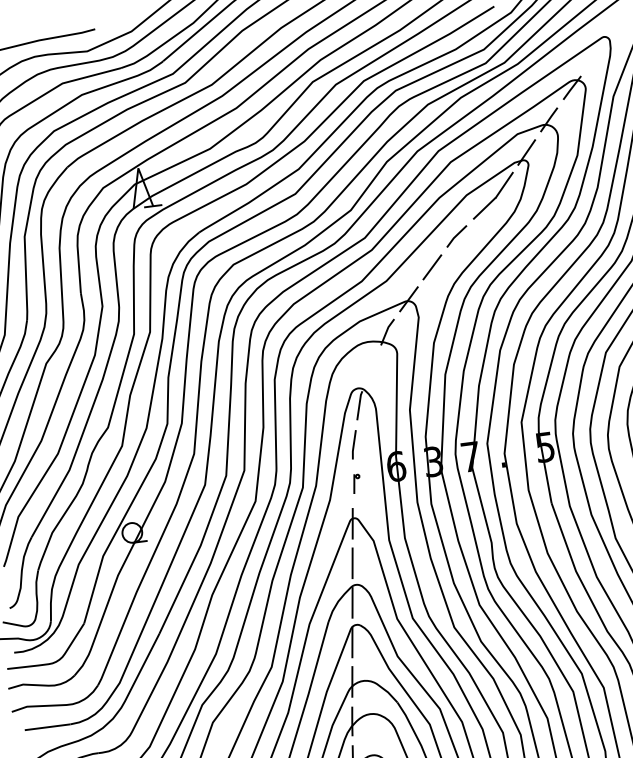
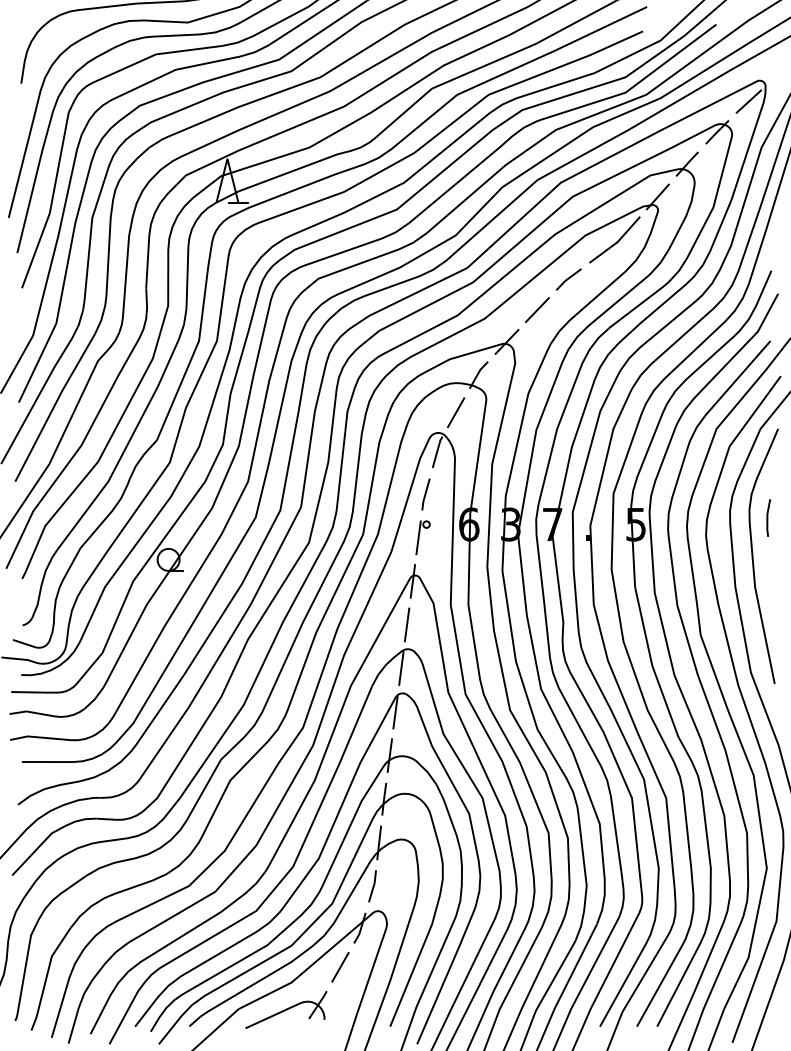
line: (596, 56) -> (748, 101), added
line: (372, 368) -> (456, 412), added
part: (356, 483) -> (422, 537), size x1.67

